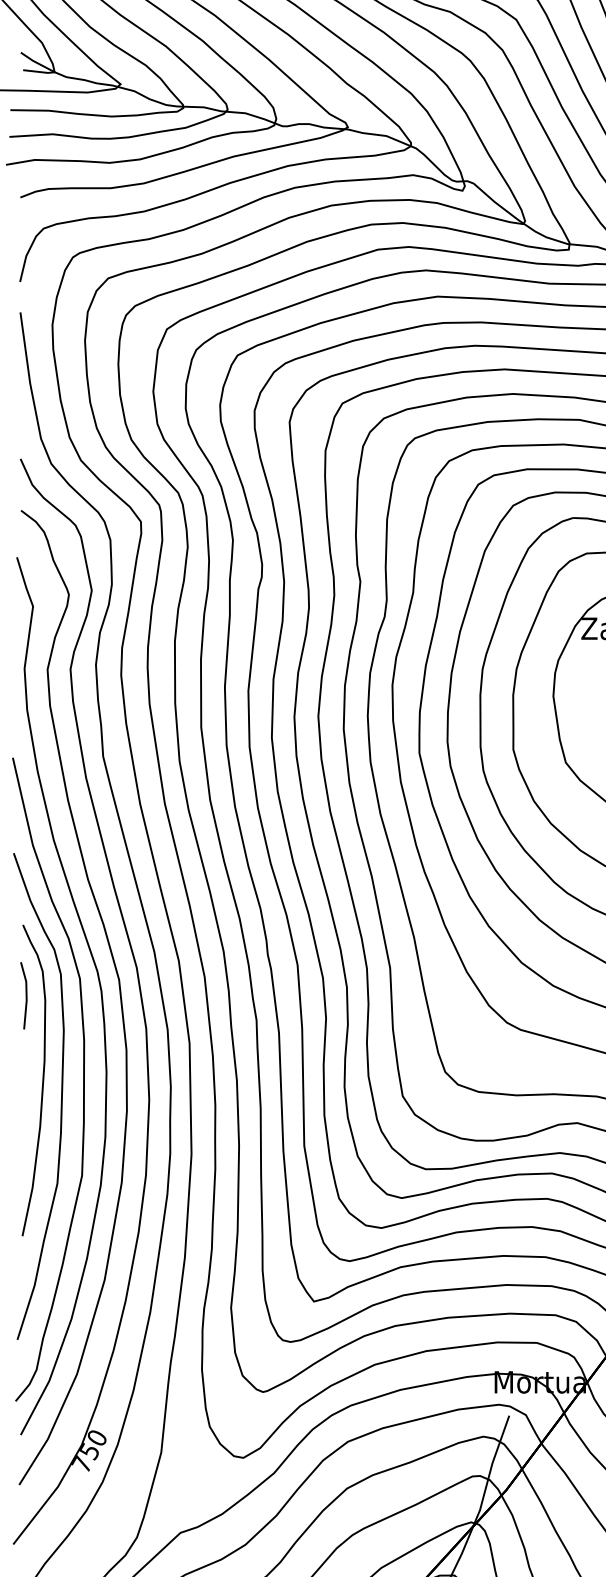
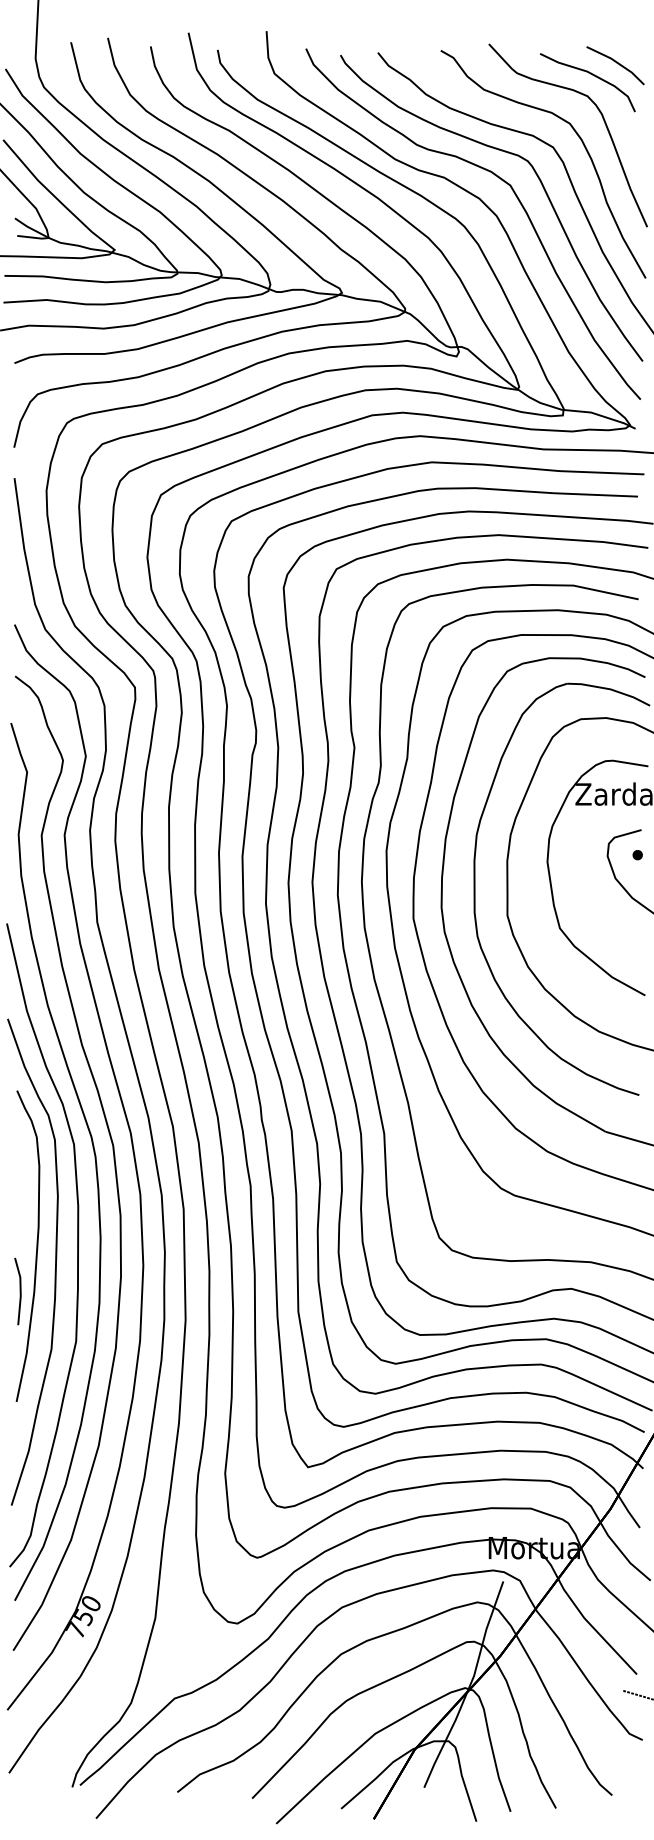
part: (23, 995) -> (17, 1291), moved

